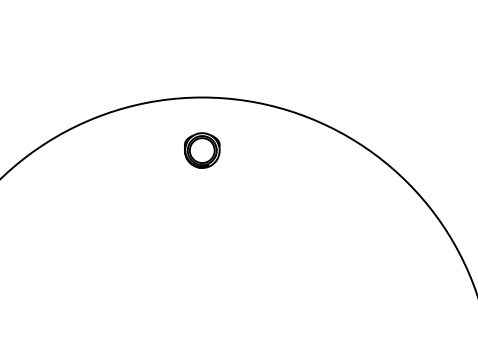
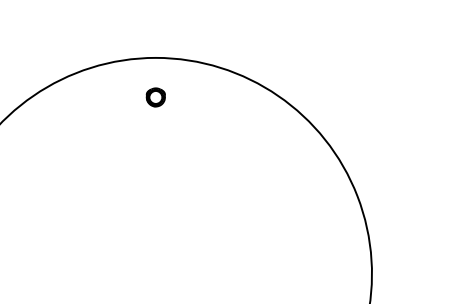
part: (201, 150) -> (155, 97), size x0.7

